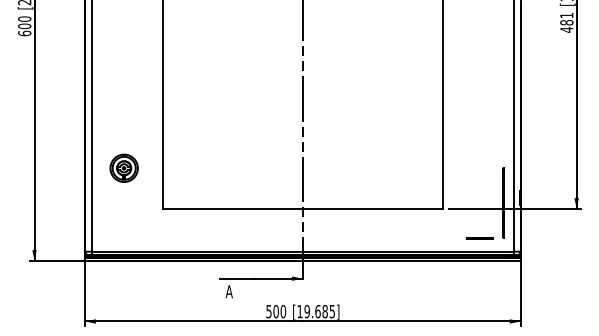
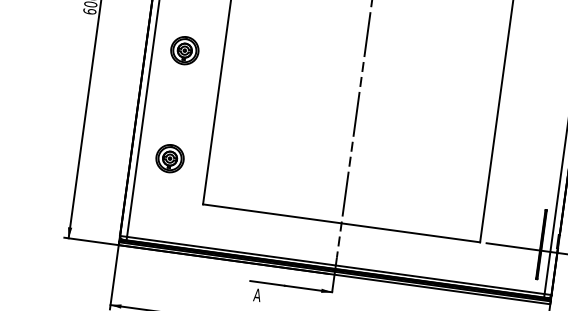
part: (123, 58) -> (184, 49), added
line: (479, 238) -> (512, 276), removed

